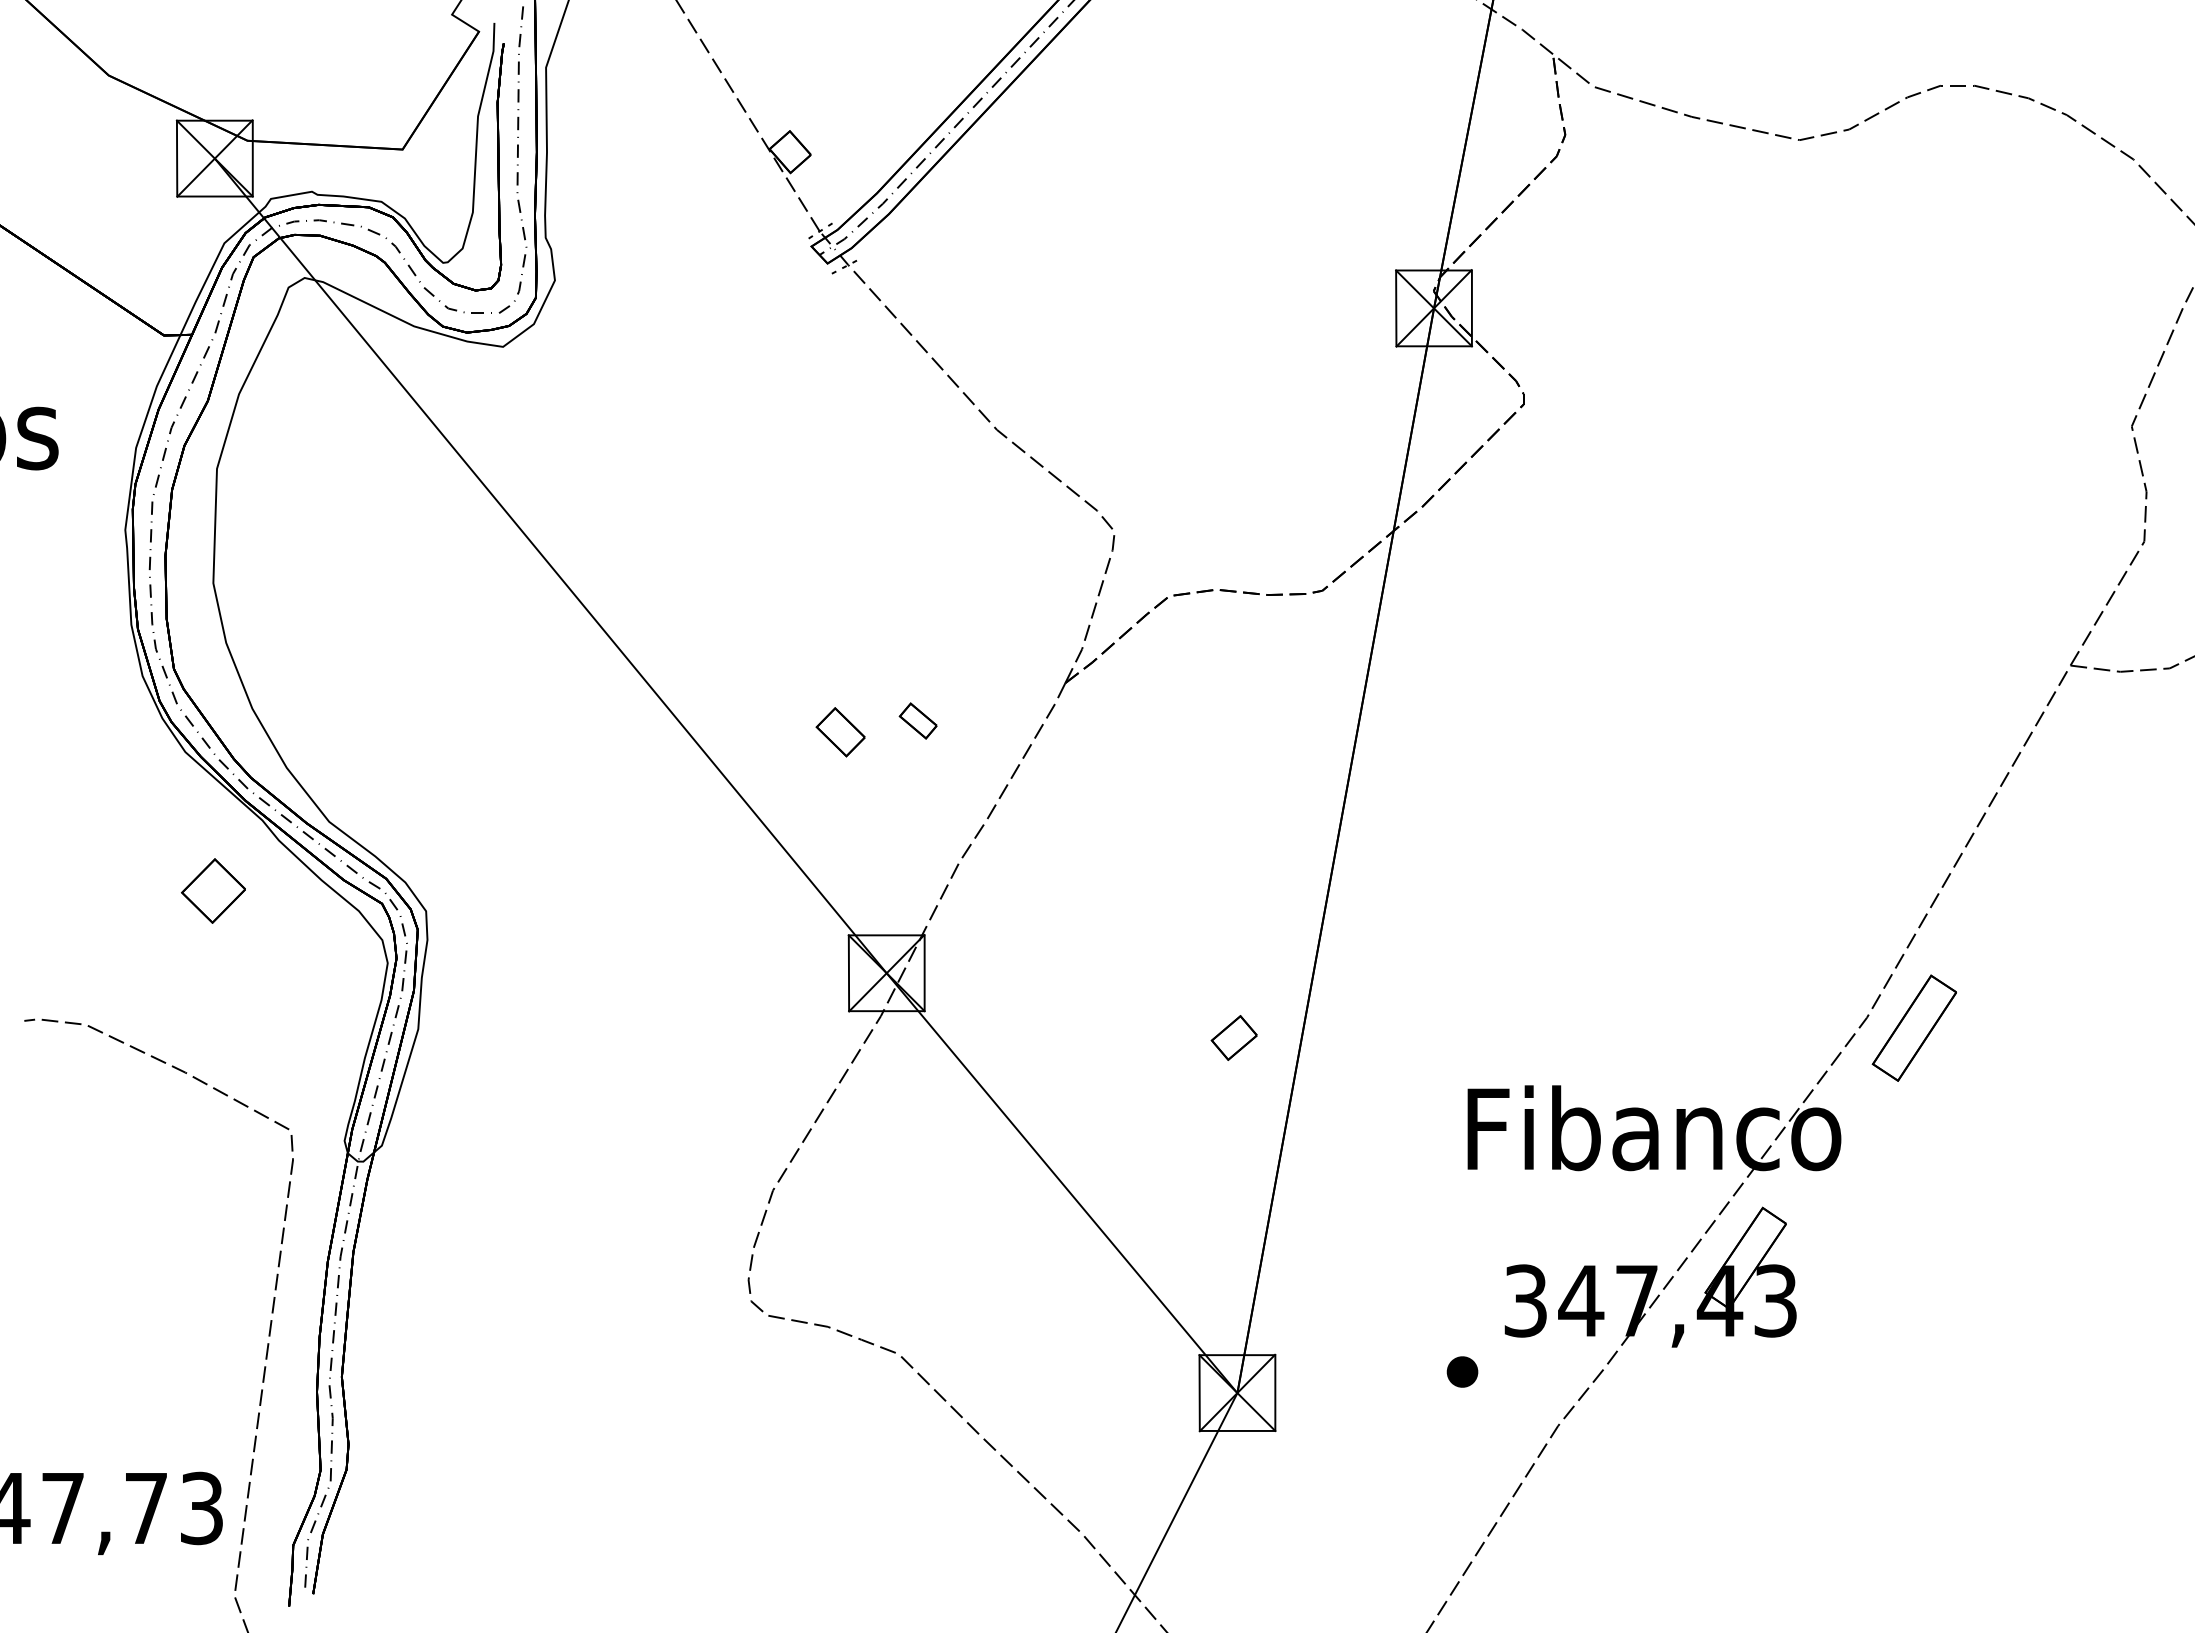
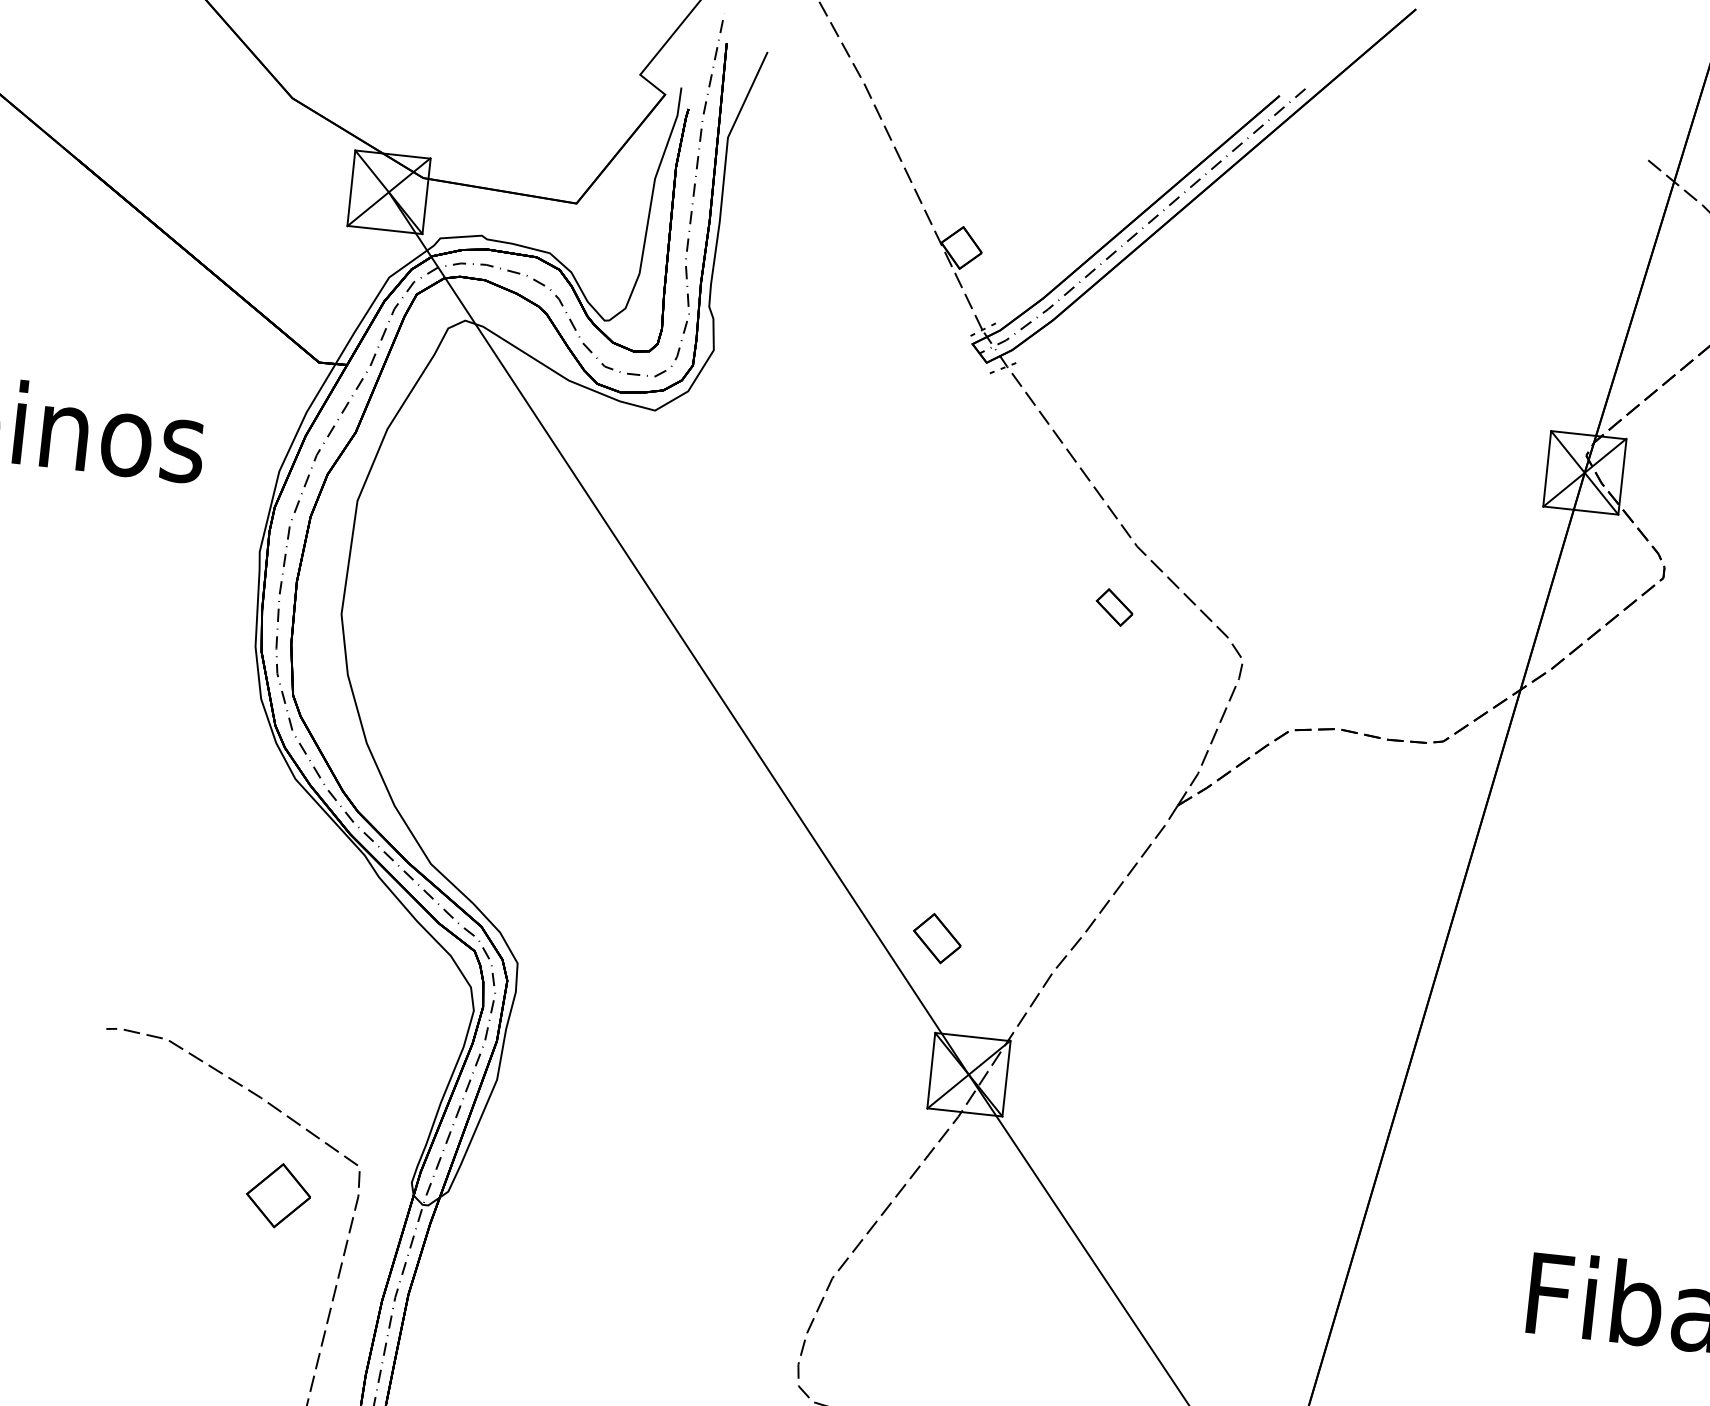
part: (917, 720) -> (1113, 606), moved
part: (840, 732) -> (937, 938), moved
part: (213, 890) -> (278, 1195), moved
part: (1233, 1037) -> (1306, 1176), removed

